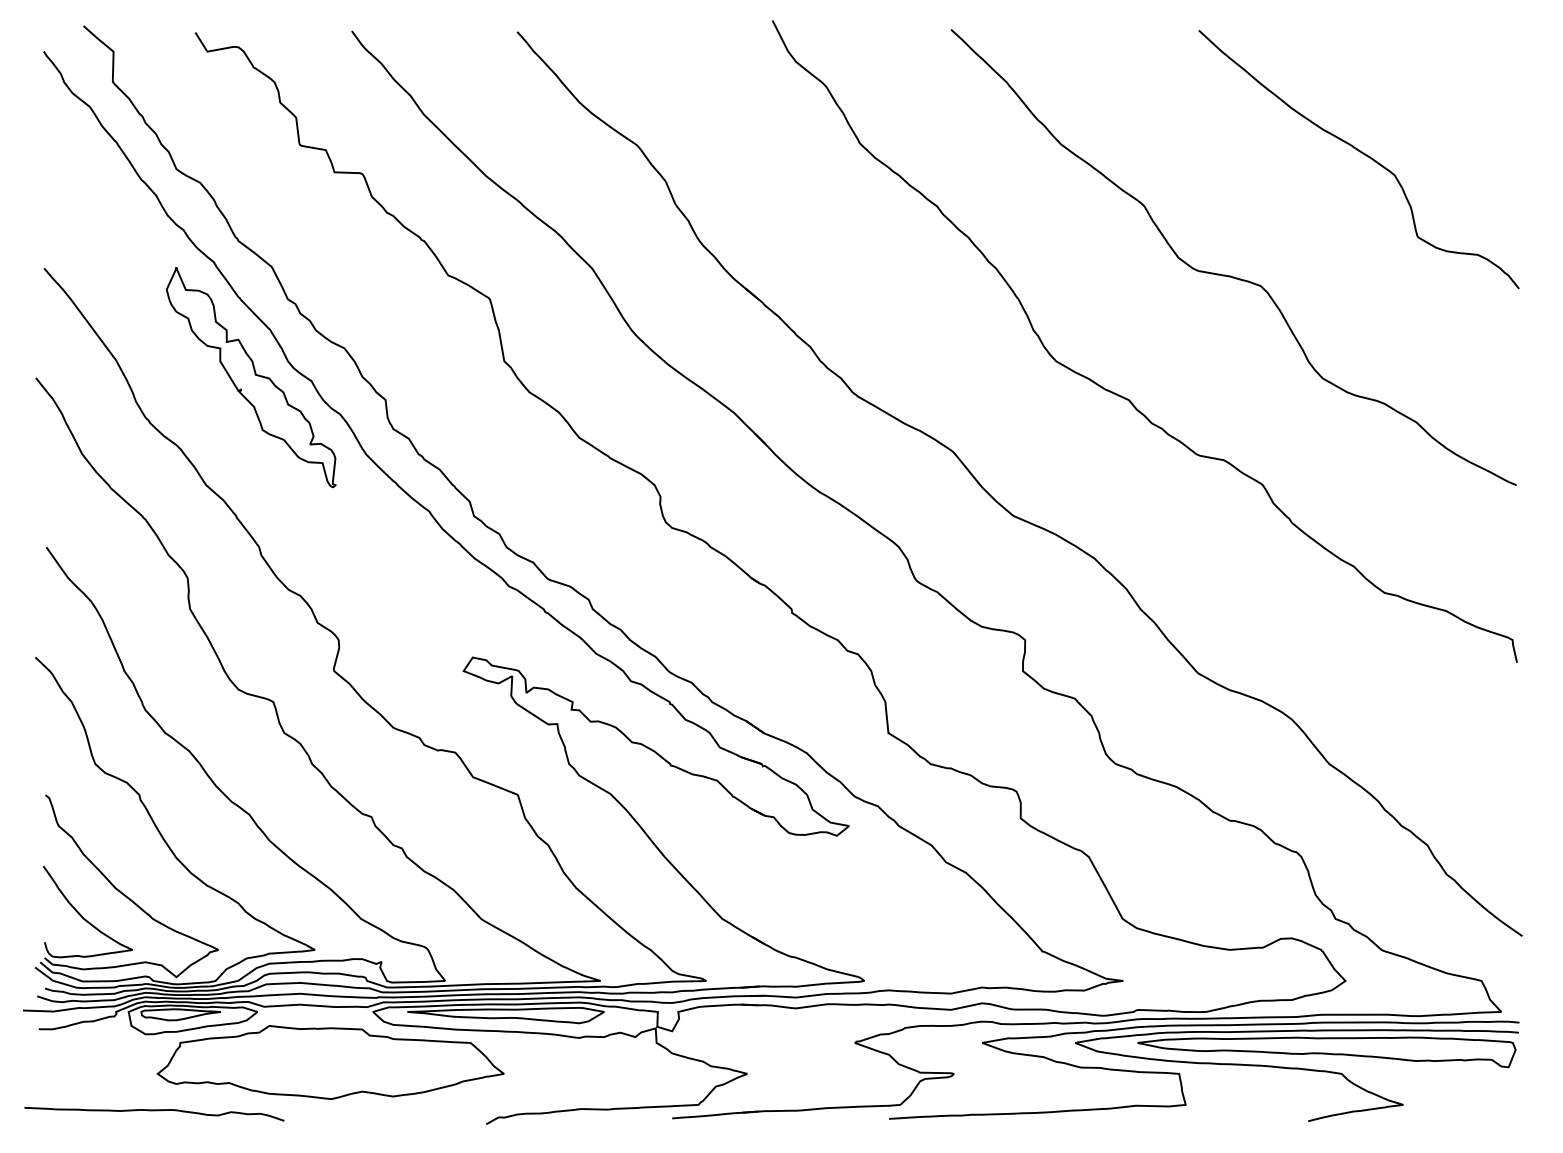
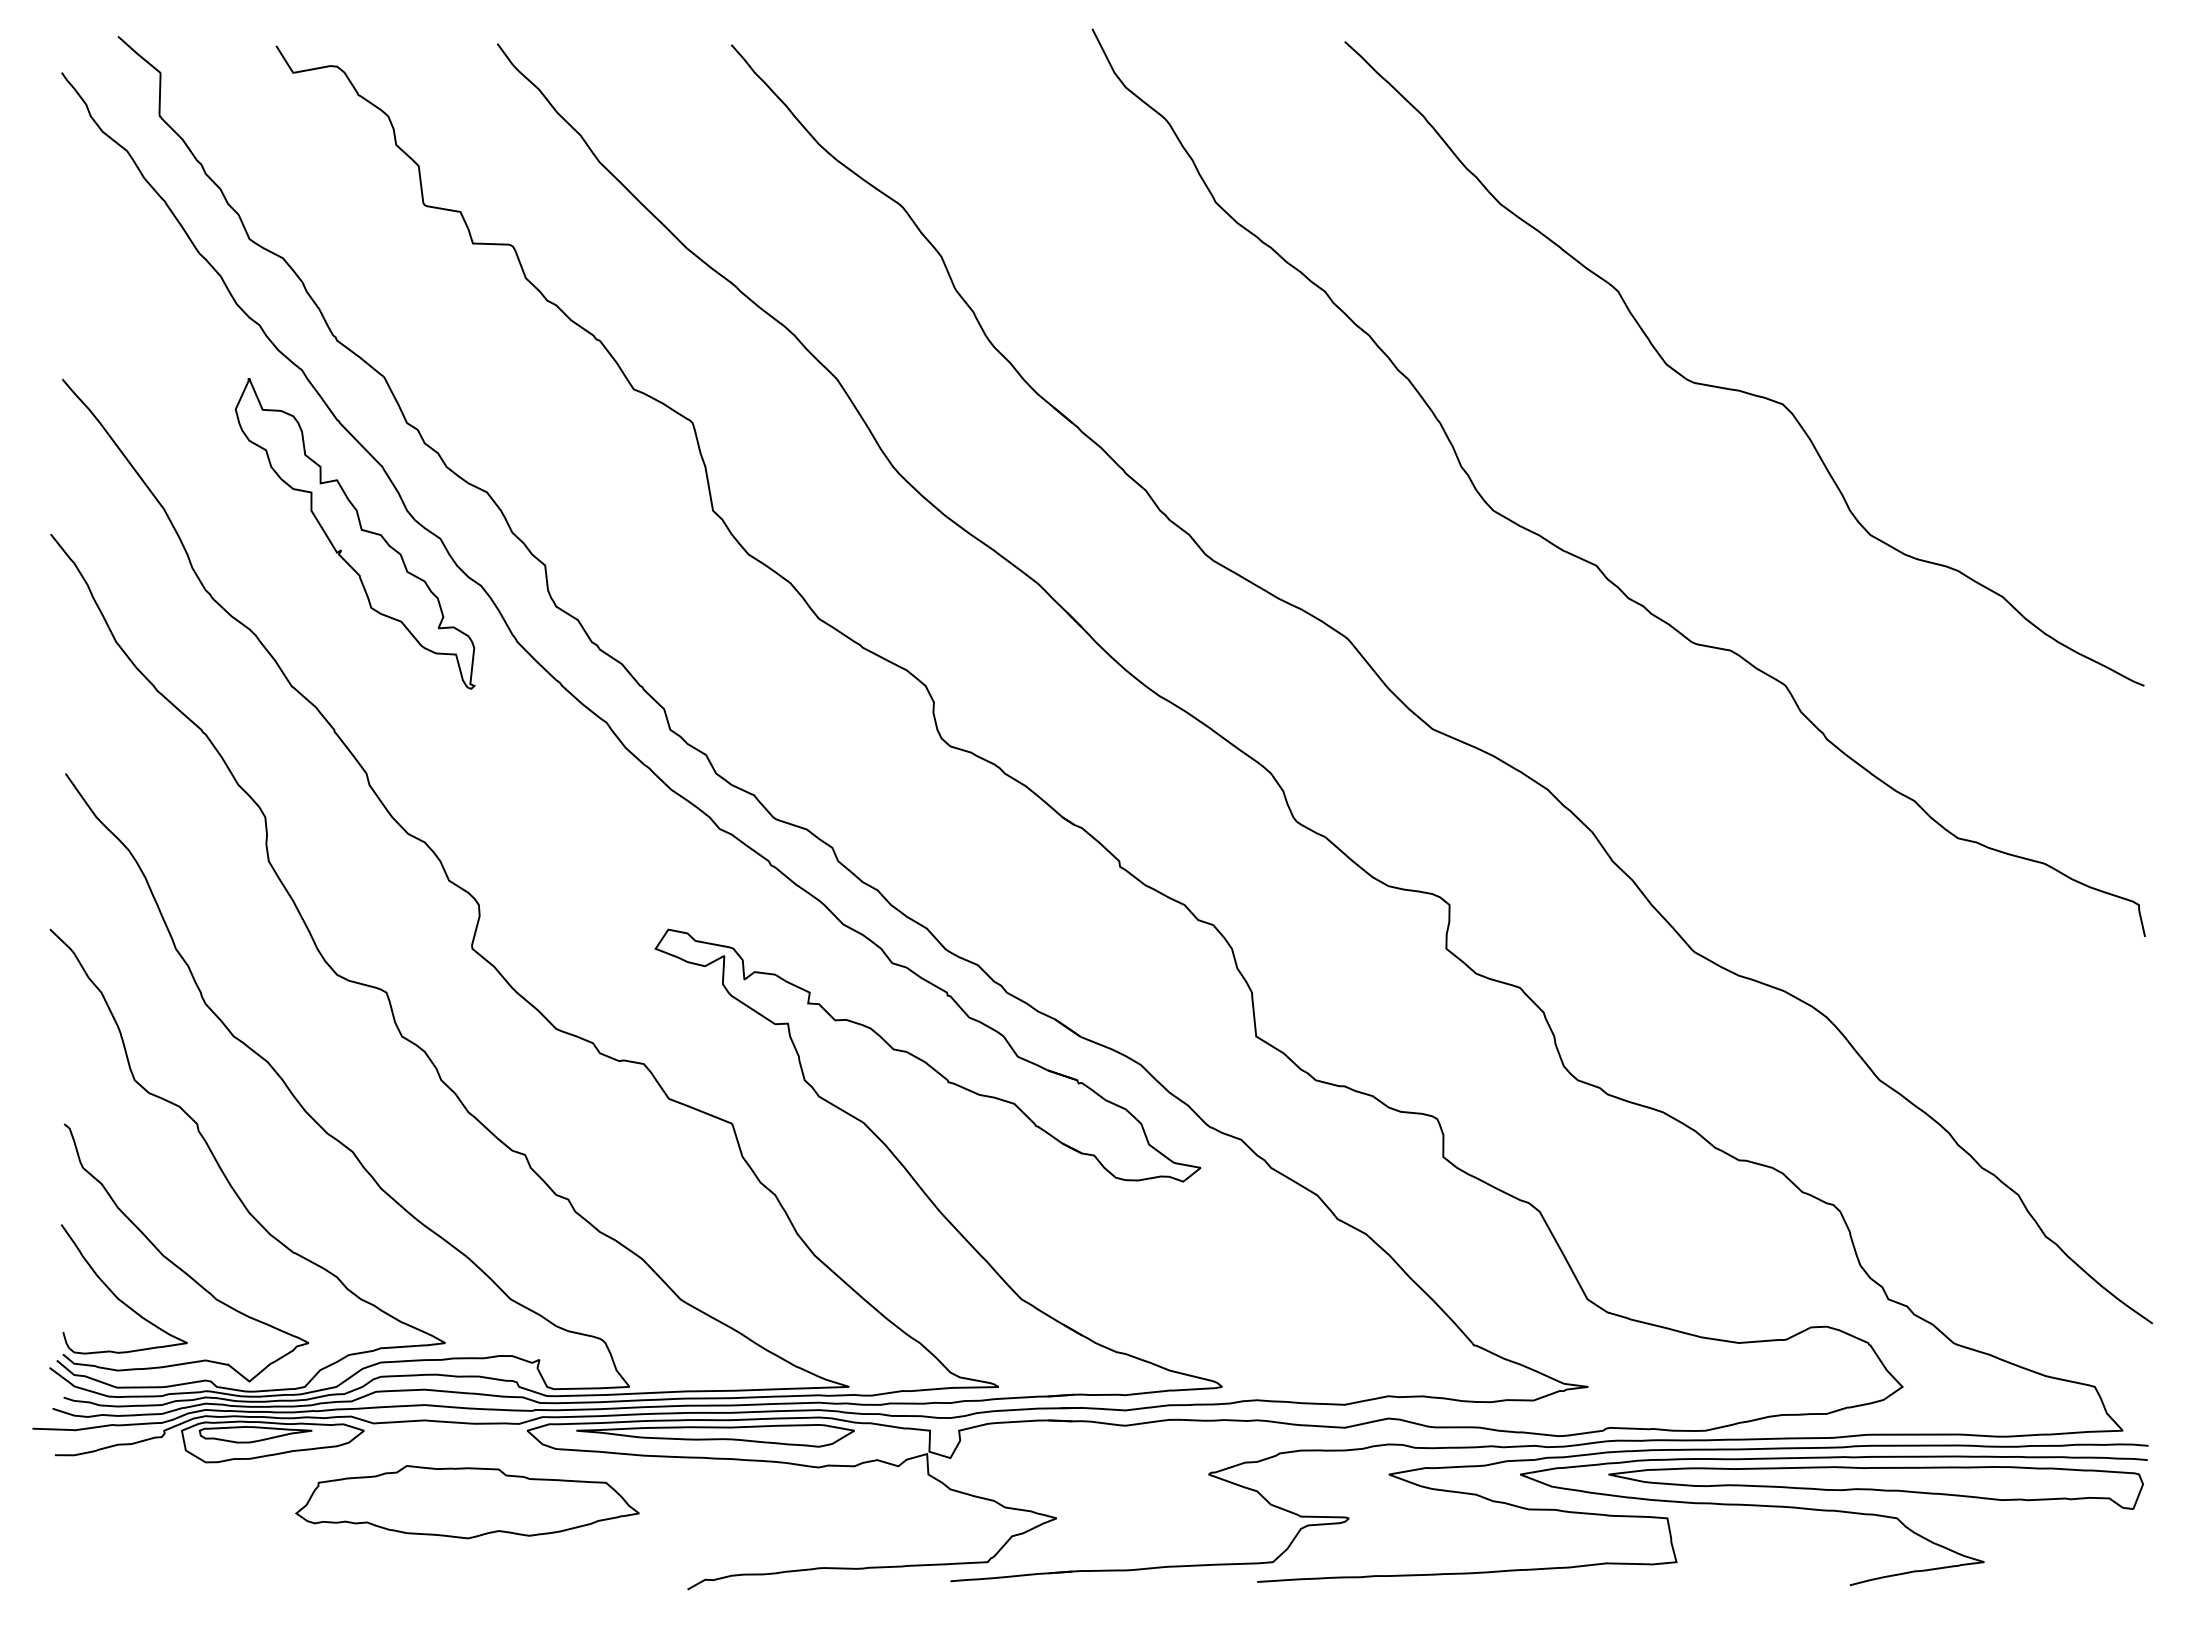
curve: (1362, 153) -> (1926, 217), removed
part: (330, 1061) -> (467, 1501), size x0.7
curve: (154, 1110) -> (218, 1570), removed

